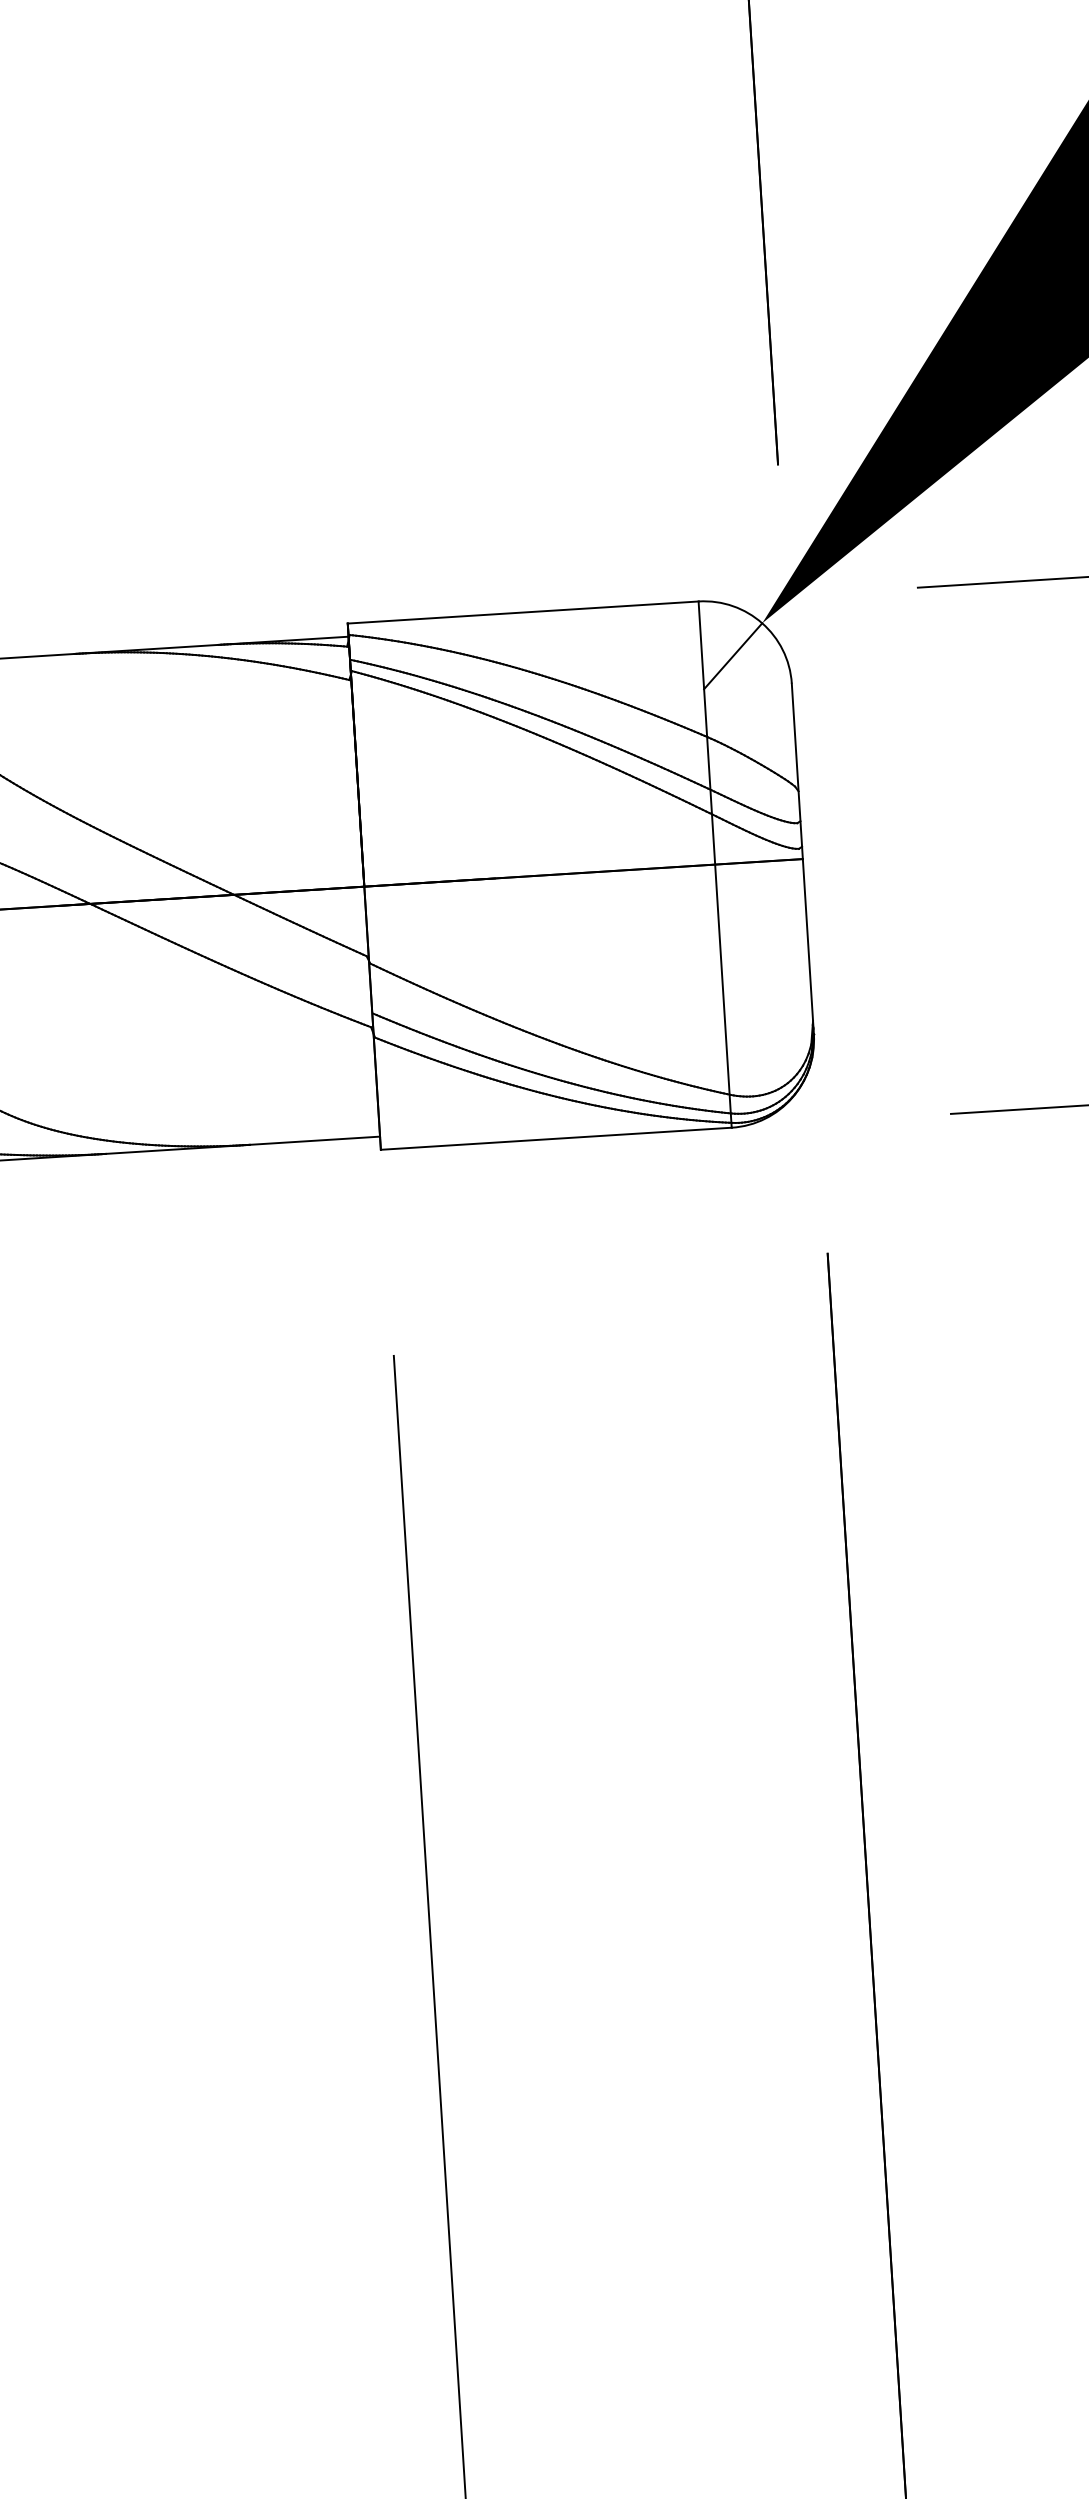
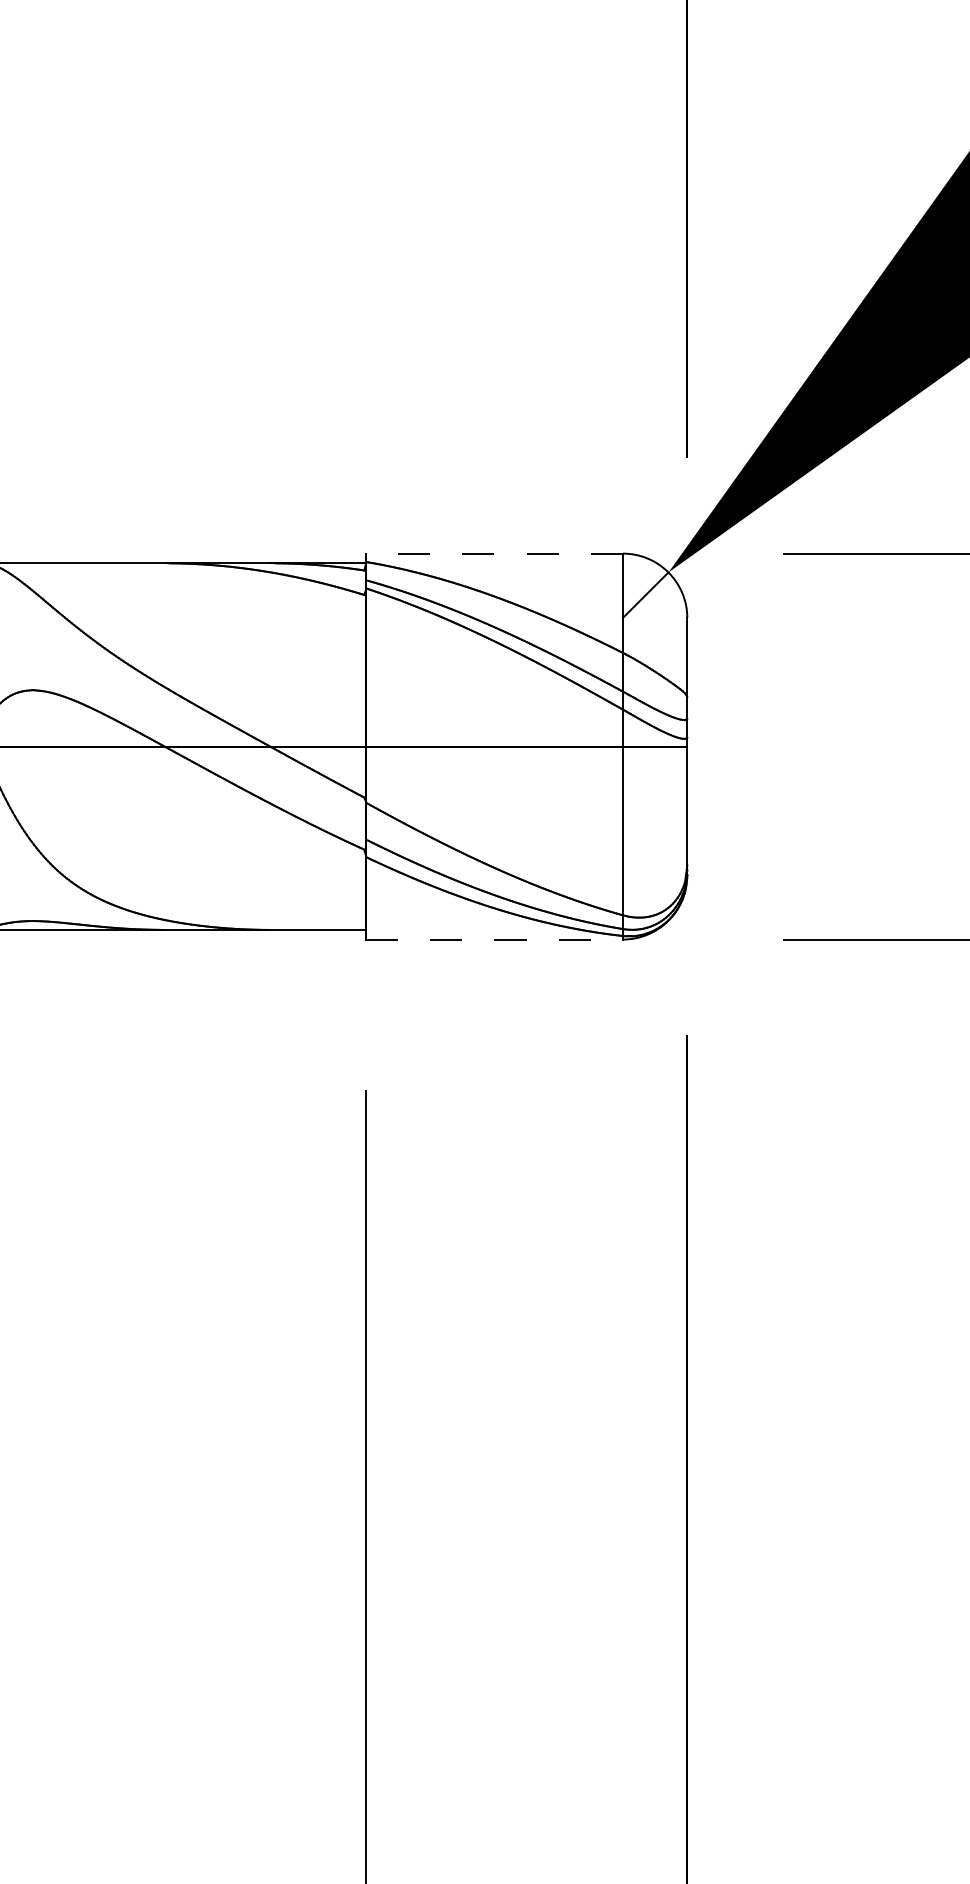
line: (523, 612) -> (494, 553), solid -> dashed
line: (556, 1138) -> (494, 939), solid -> dashed

